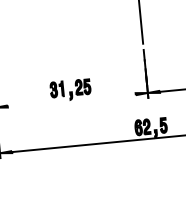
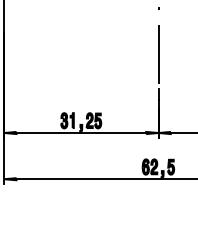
line: (71, 100) -> (81, 133), added

